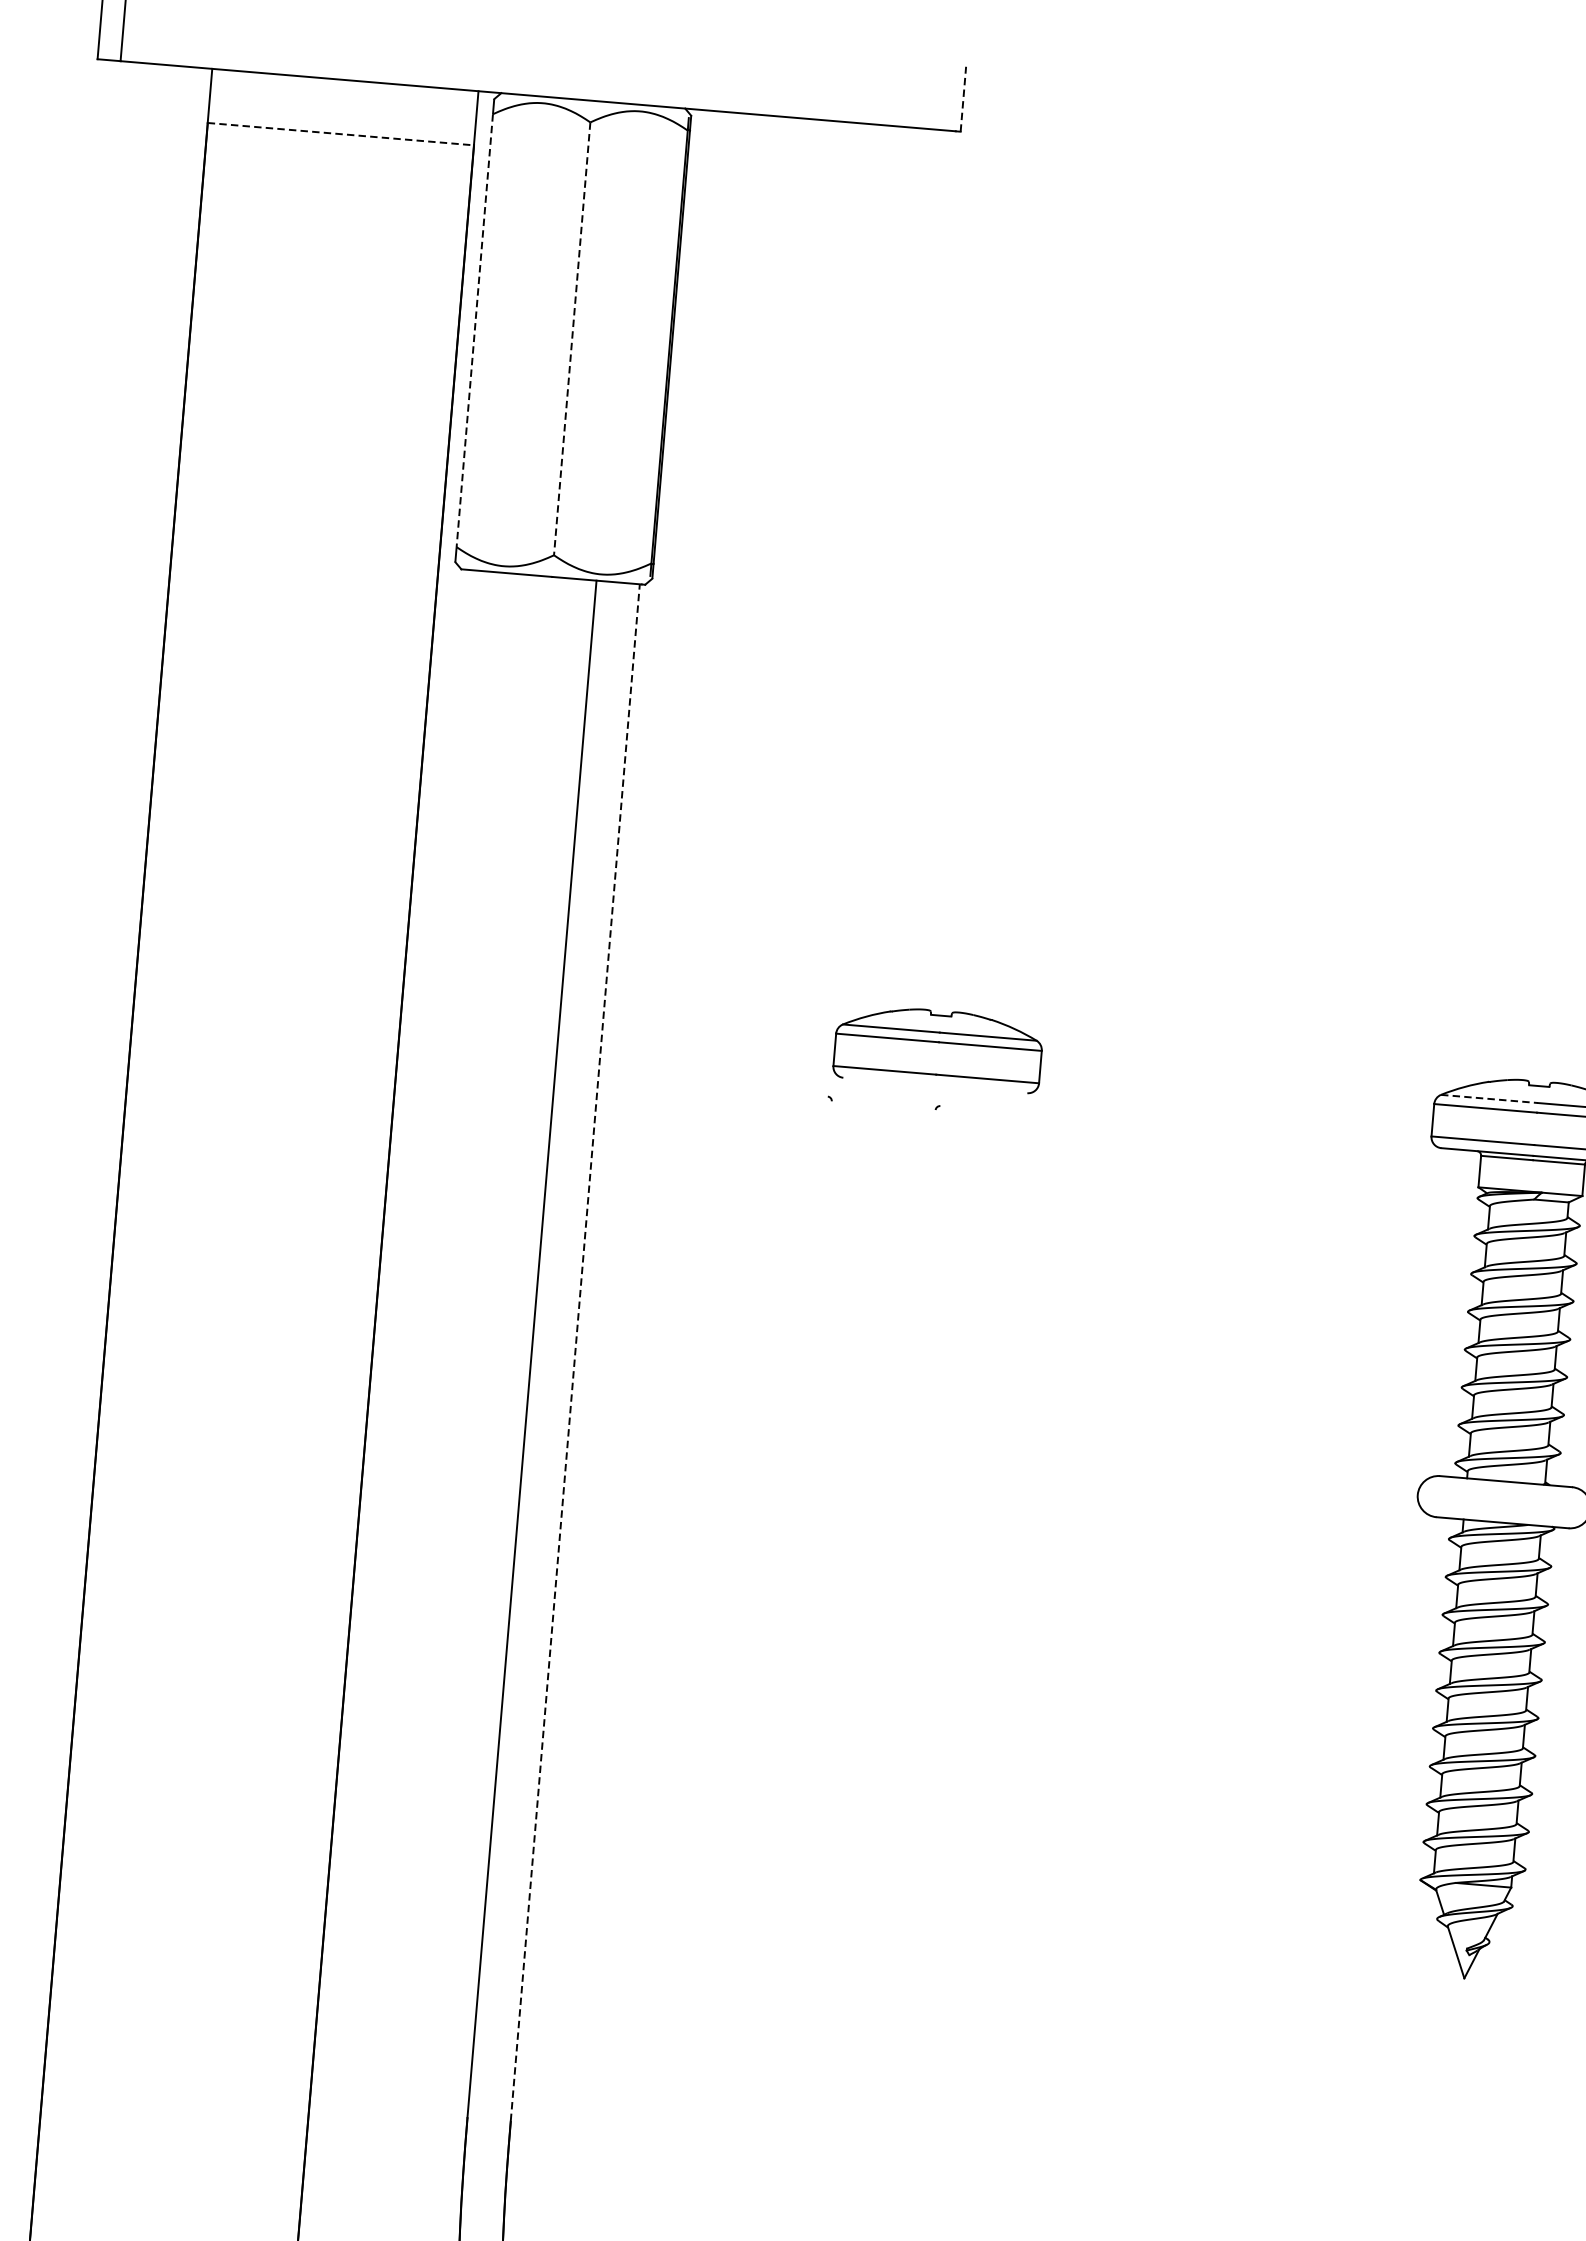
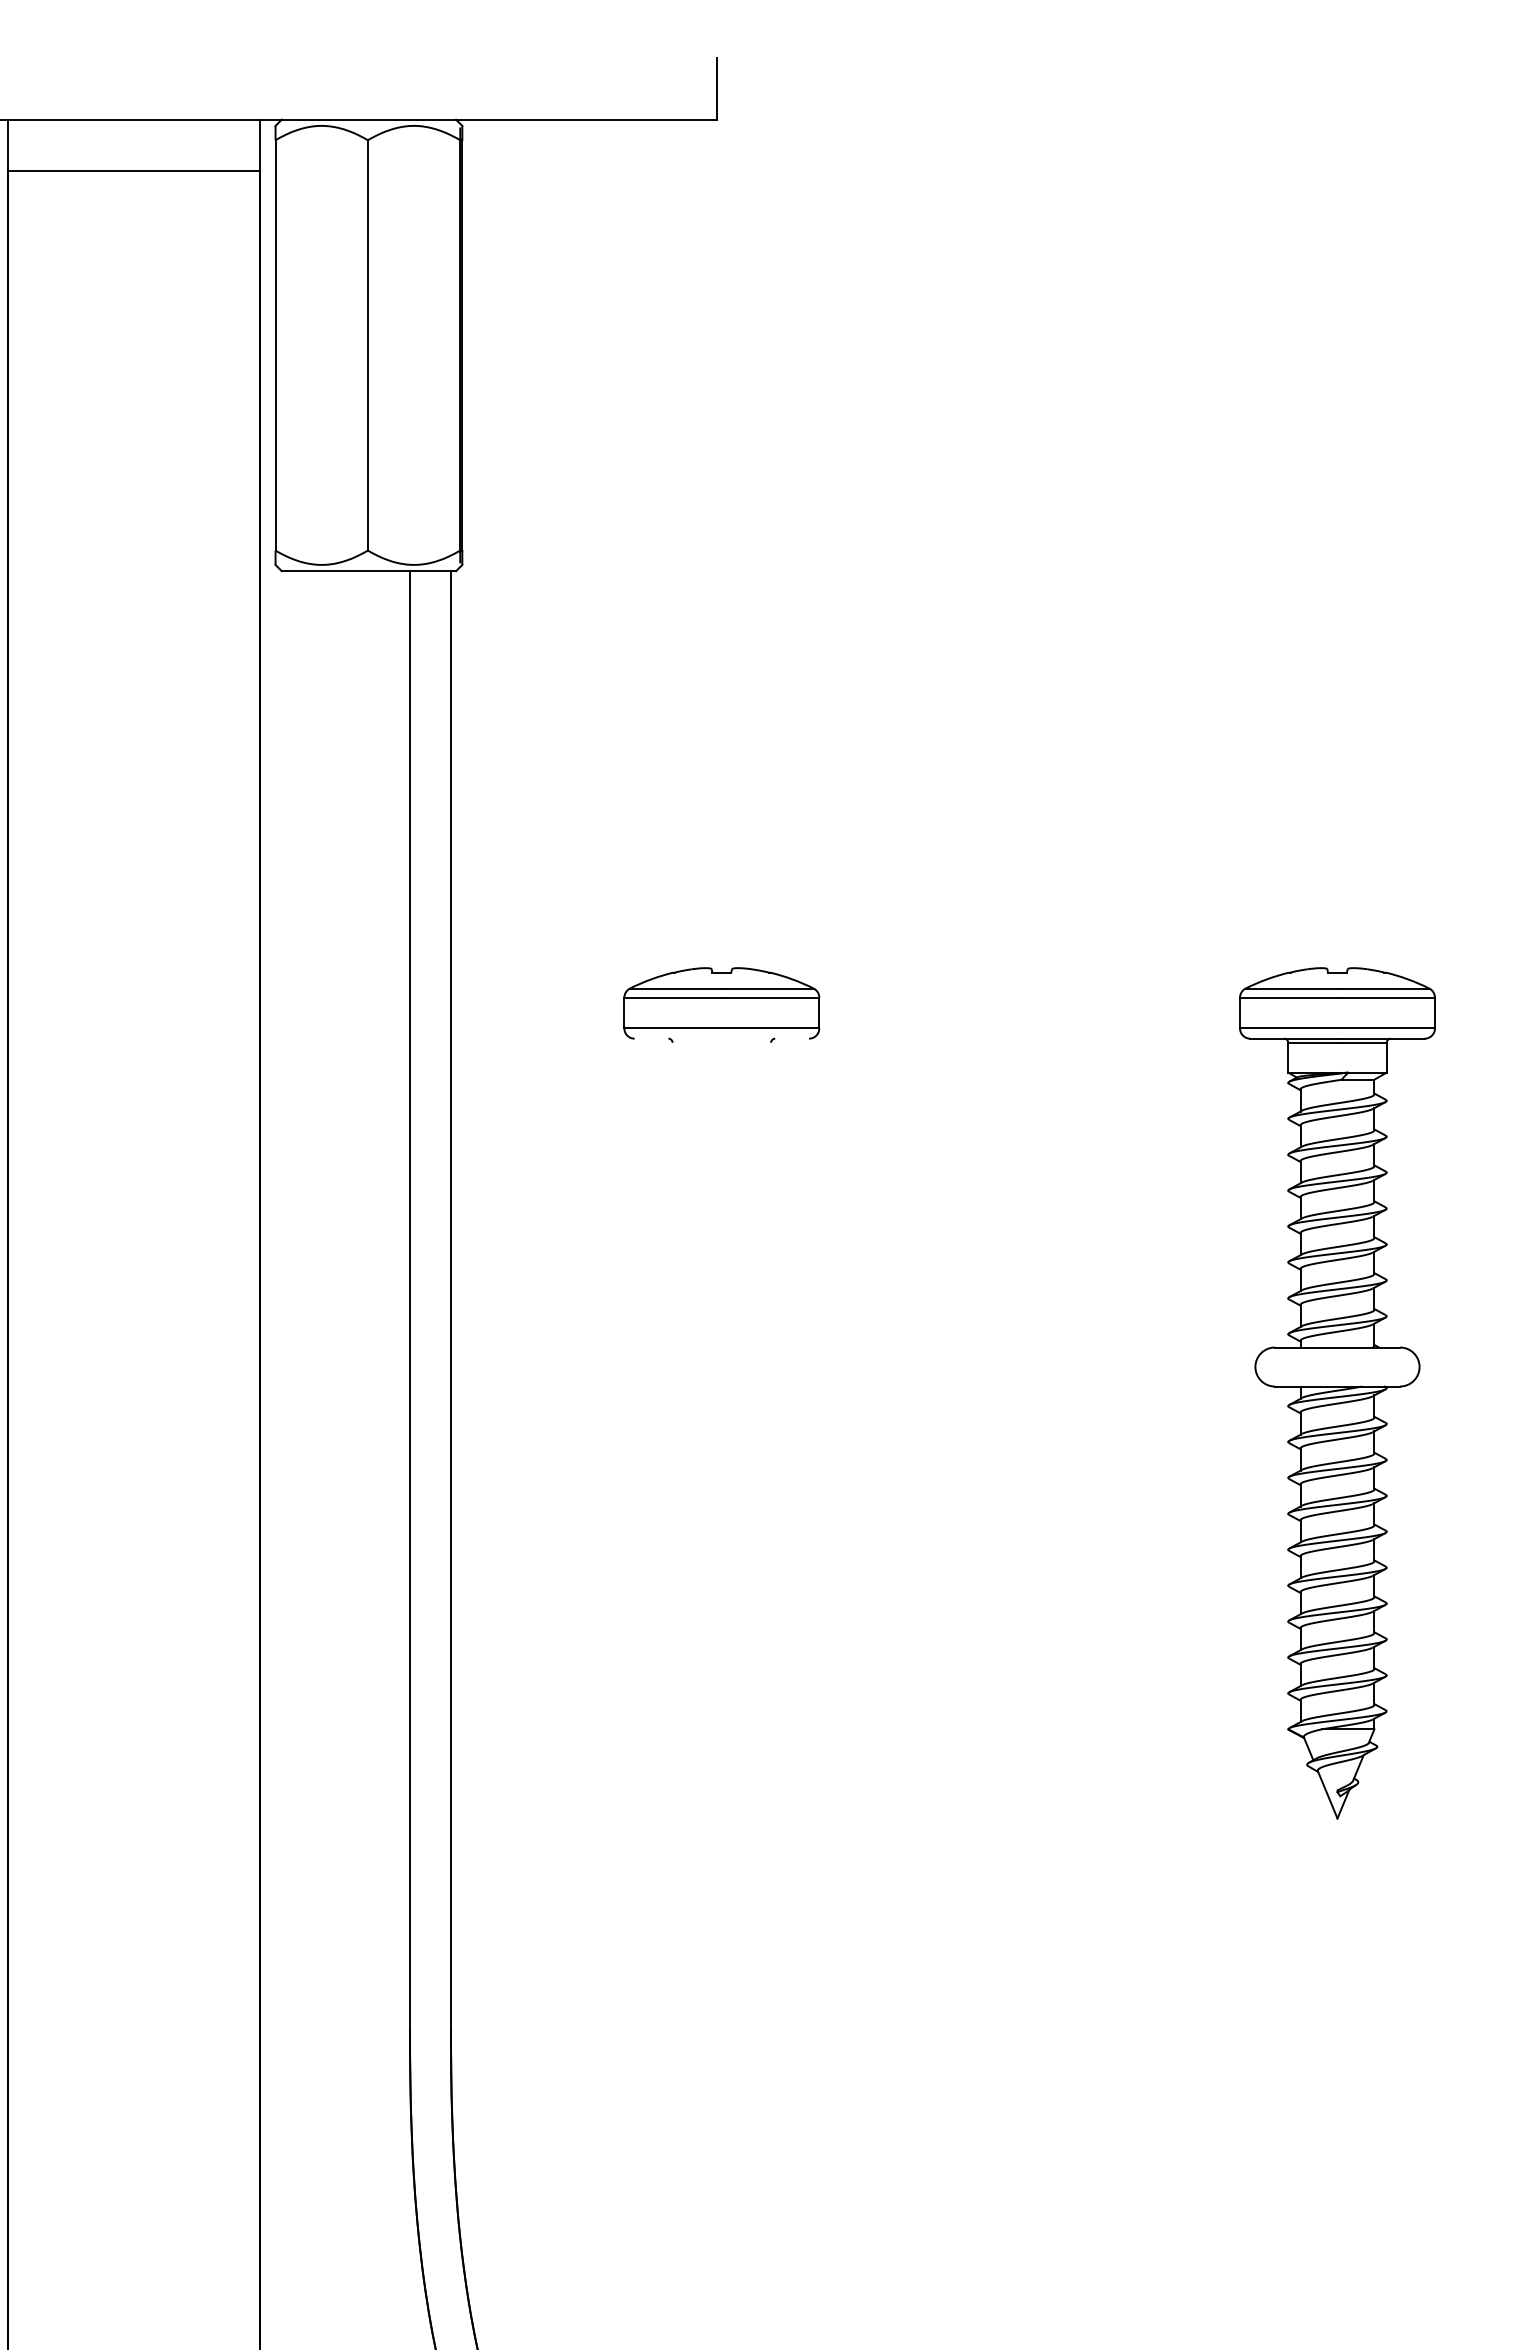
line: (963, 98) -> (717, 88), dashed -> solid
line: (341, 133) -> (134, 170), dashed -> solid
line: (474, 330) -> (275, 345), dashed -> solid
line: (571, 338) -> (367, 345), dashed -> solid
part: (938, 1048) -> (721, 1003), moved
line: (1489, 1098) -> (1291, 988), dashed -> solid
line: (574, 1352) -> (450, 1299), dashed -> solid

